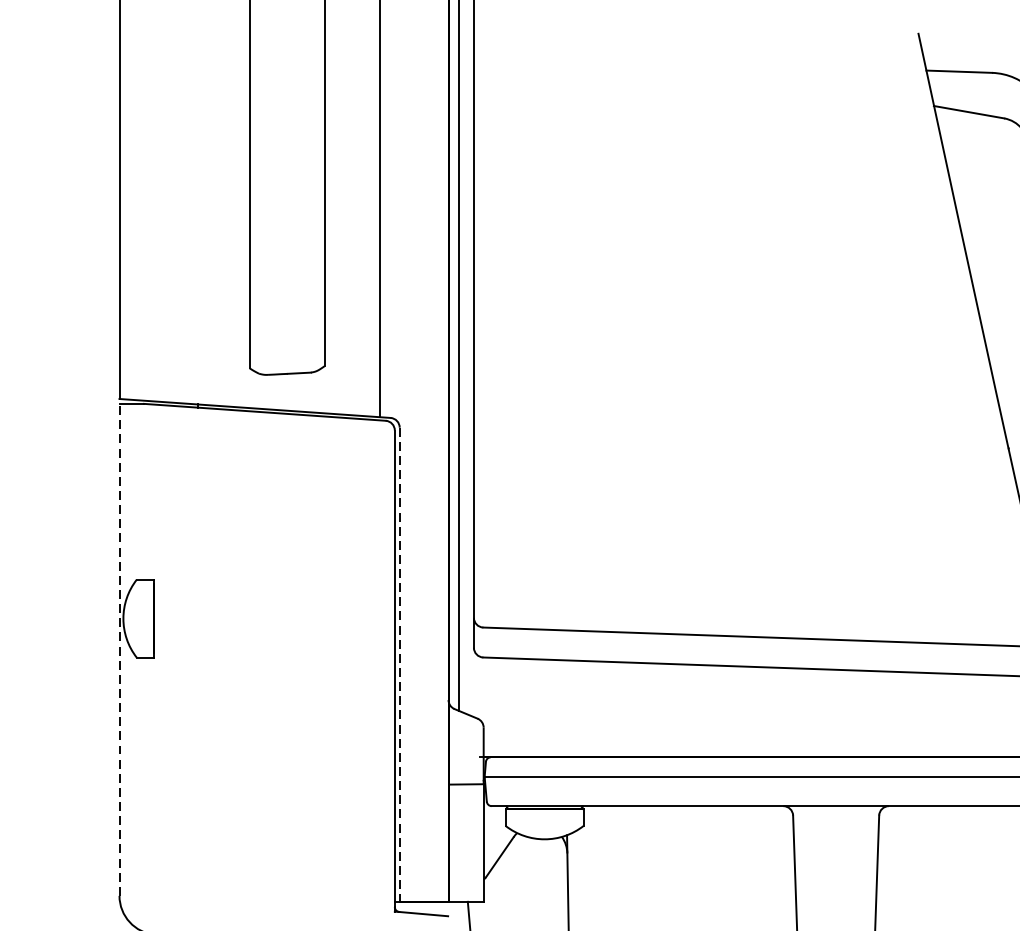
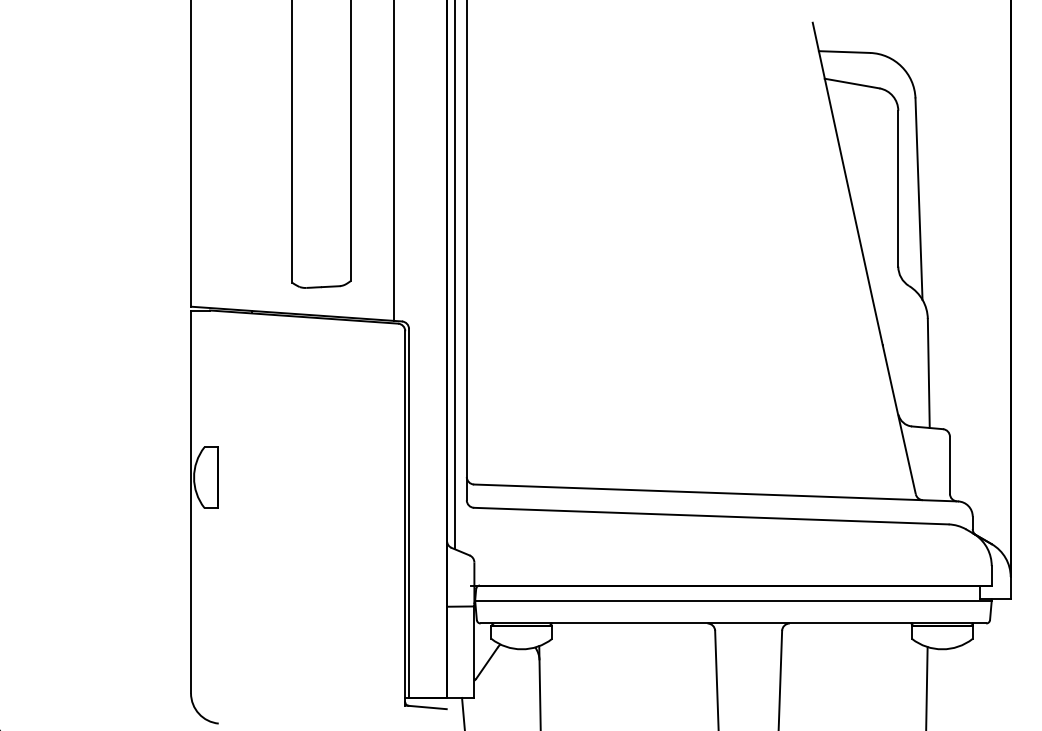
line: (120, 649) -> (191, 501), dashed -> solid
line: (400, 664) -> (409, 513), dashed -> solid

